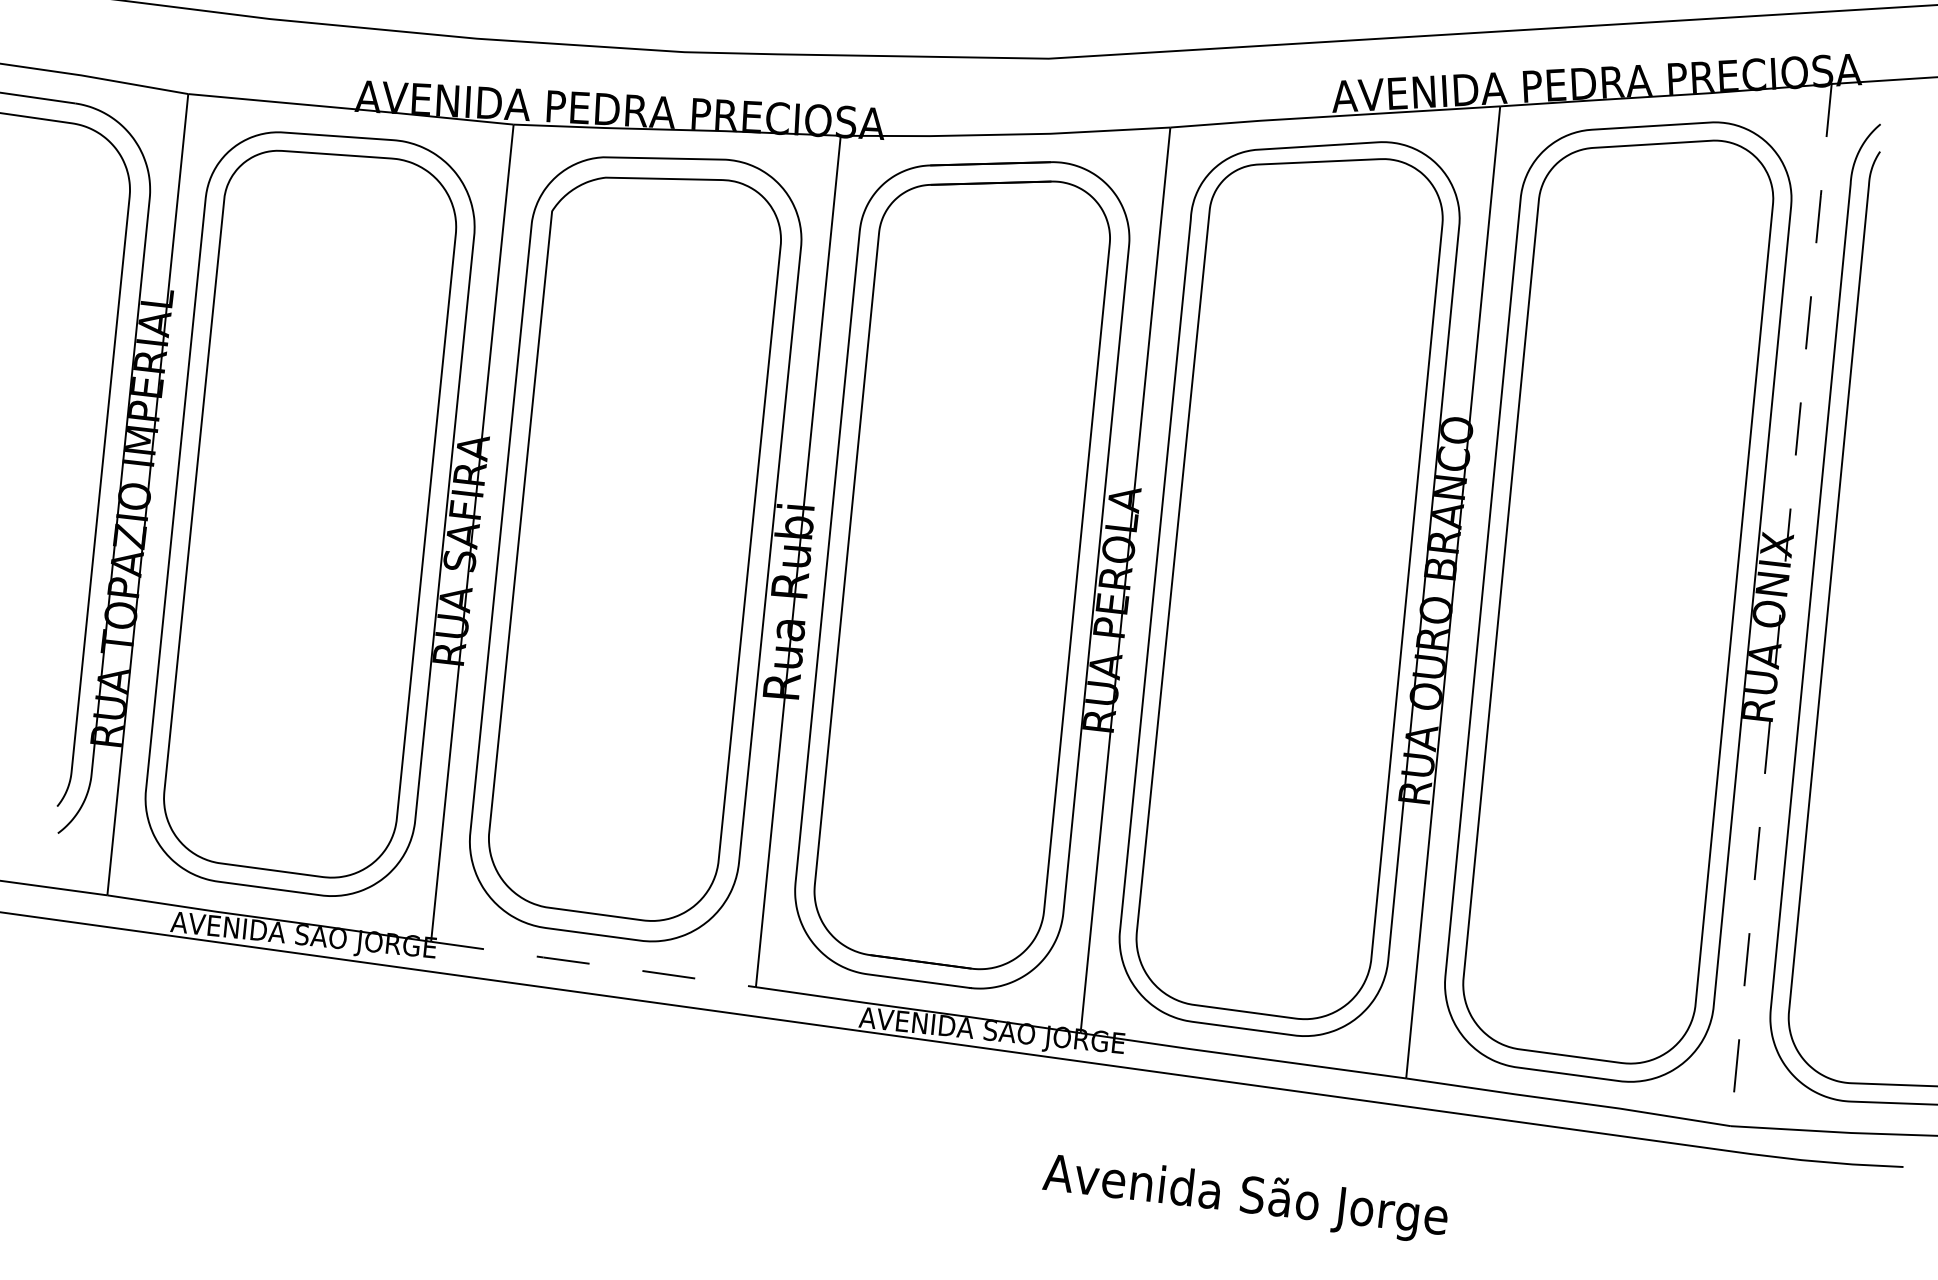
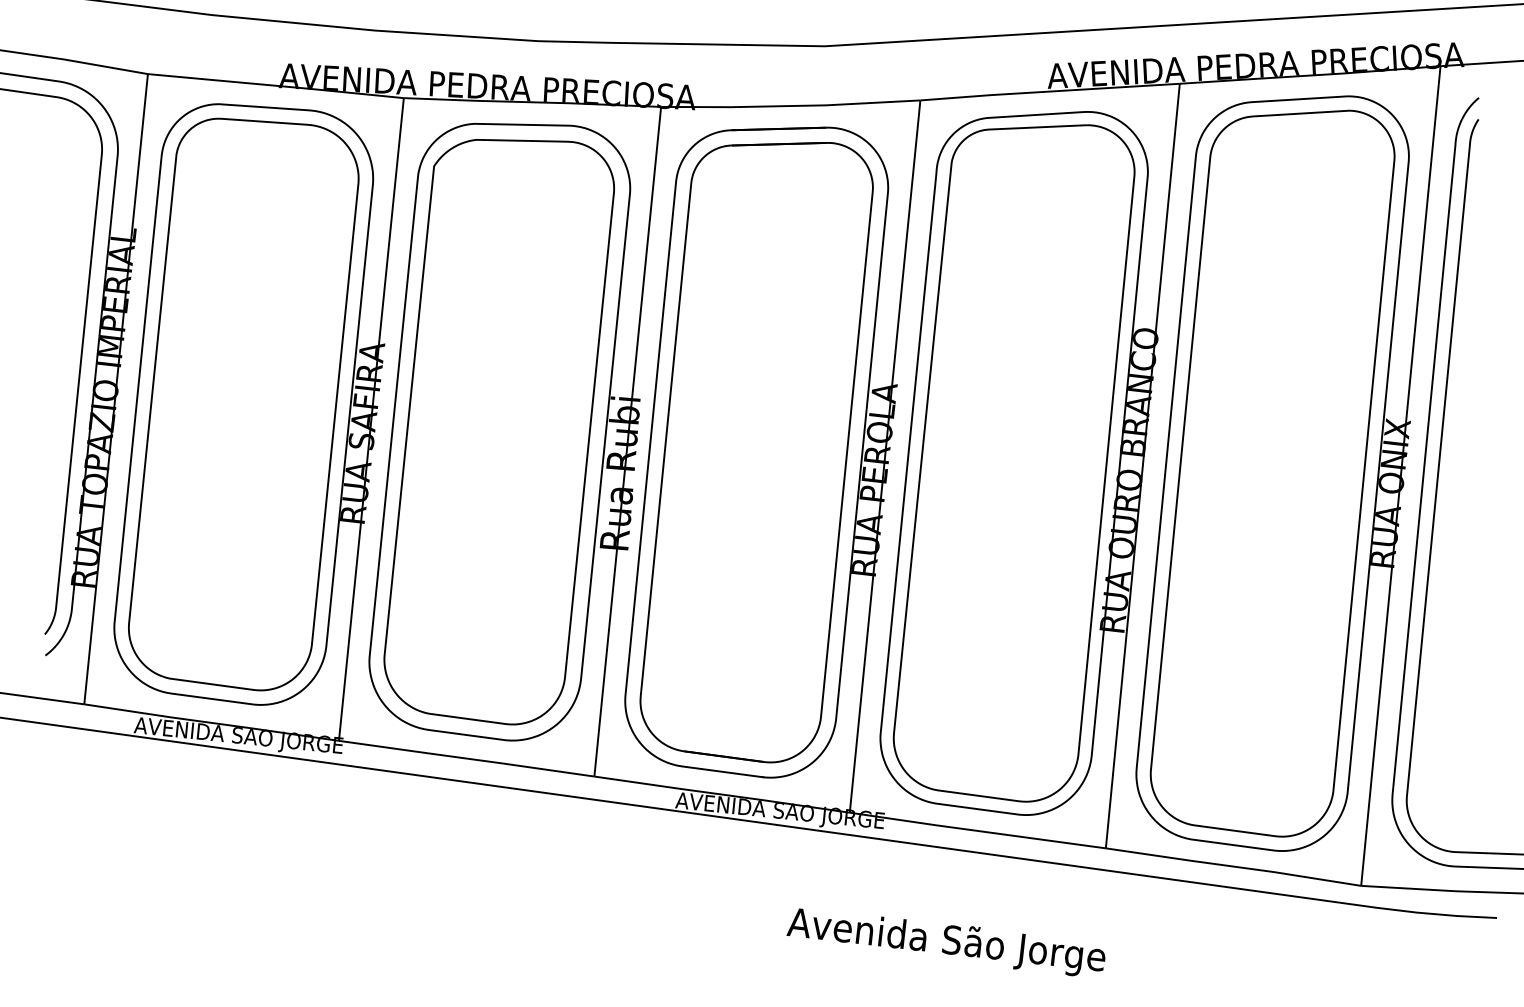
line: (1780, 605) -> (1400, 476), dashed -> solid
line: (593, 964) -> (466, 758), dashed -> solid
text: (1244, 1198) -> (945, 942), moved

